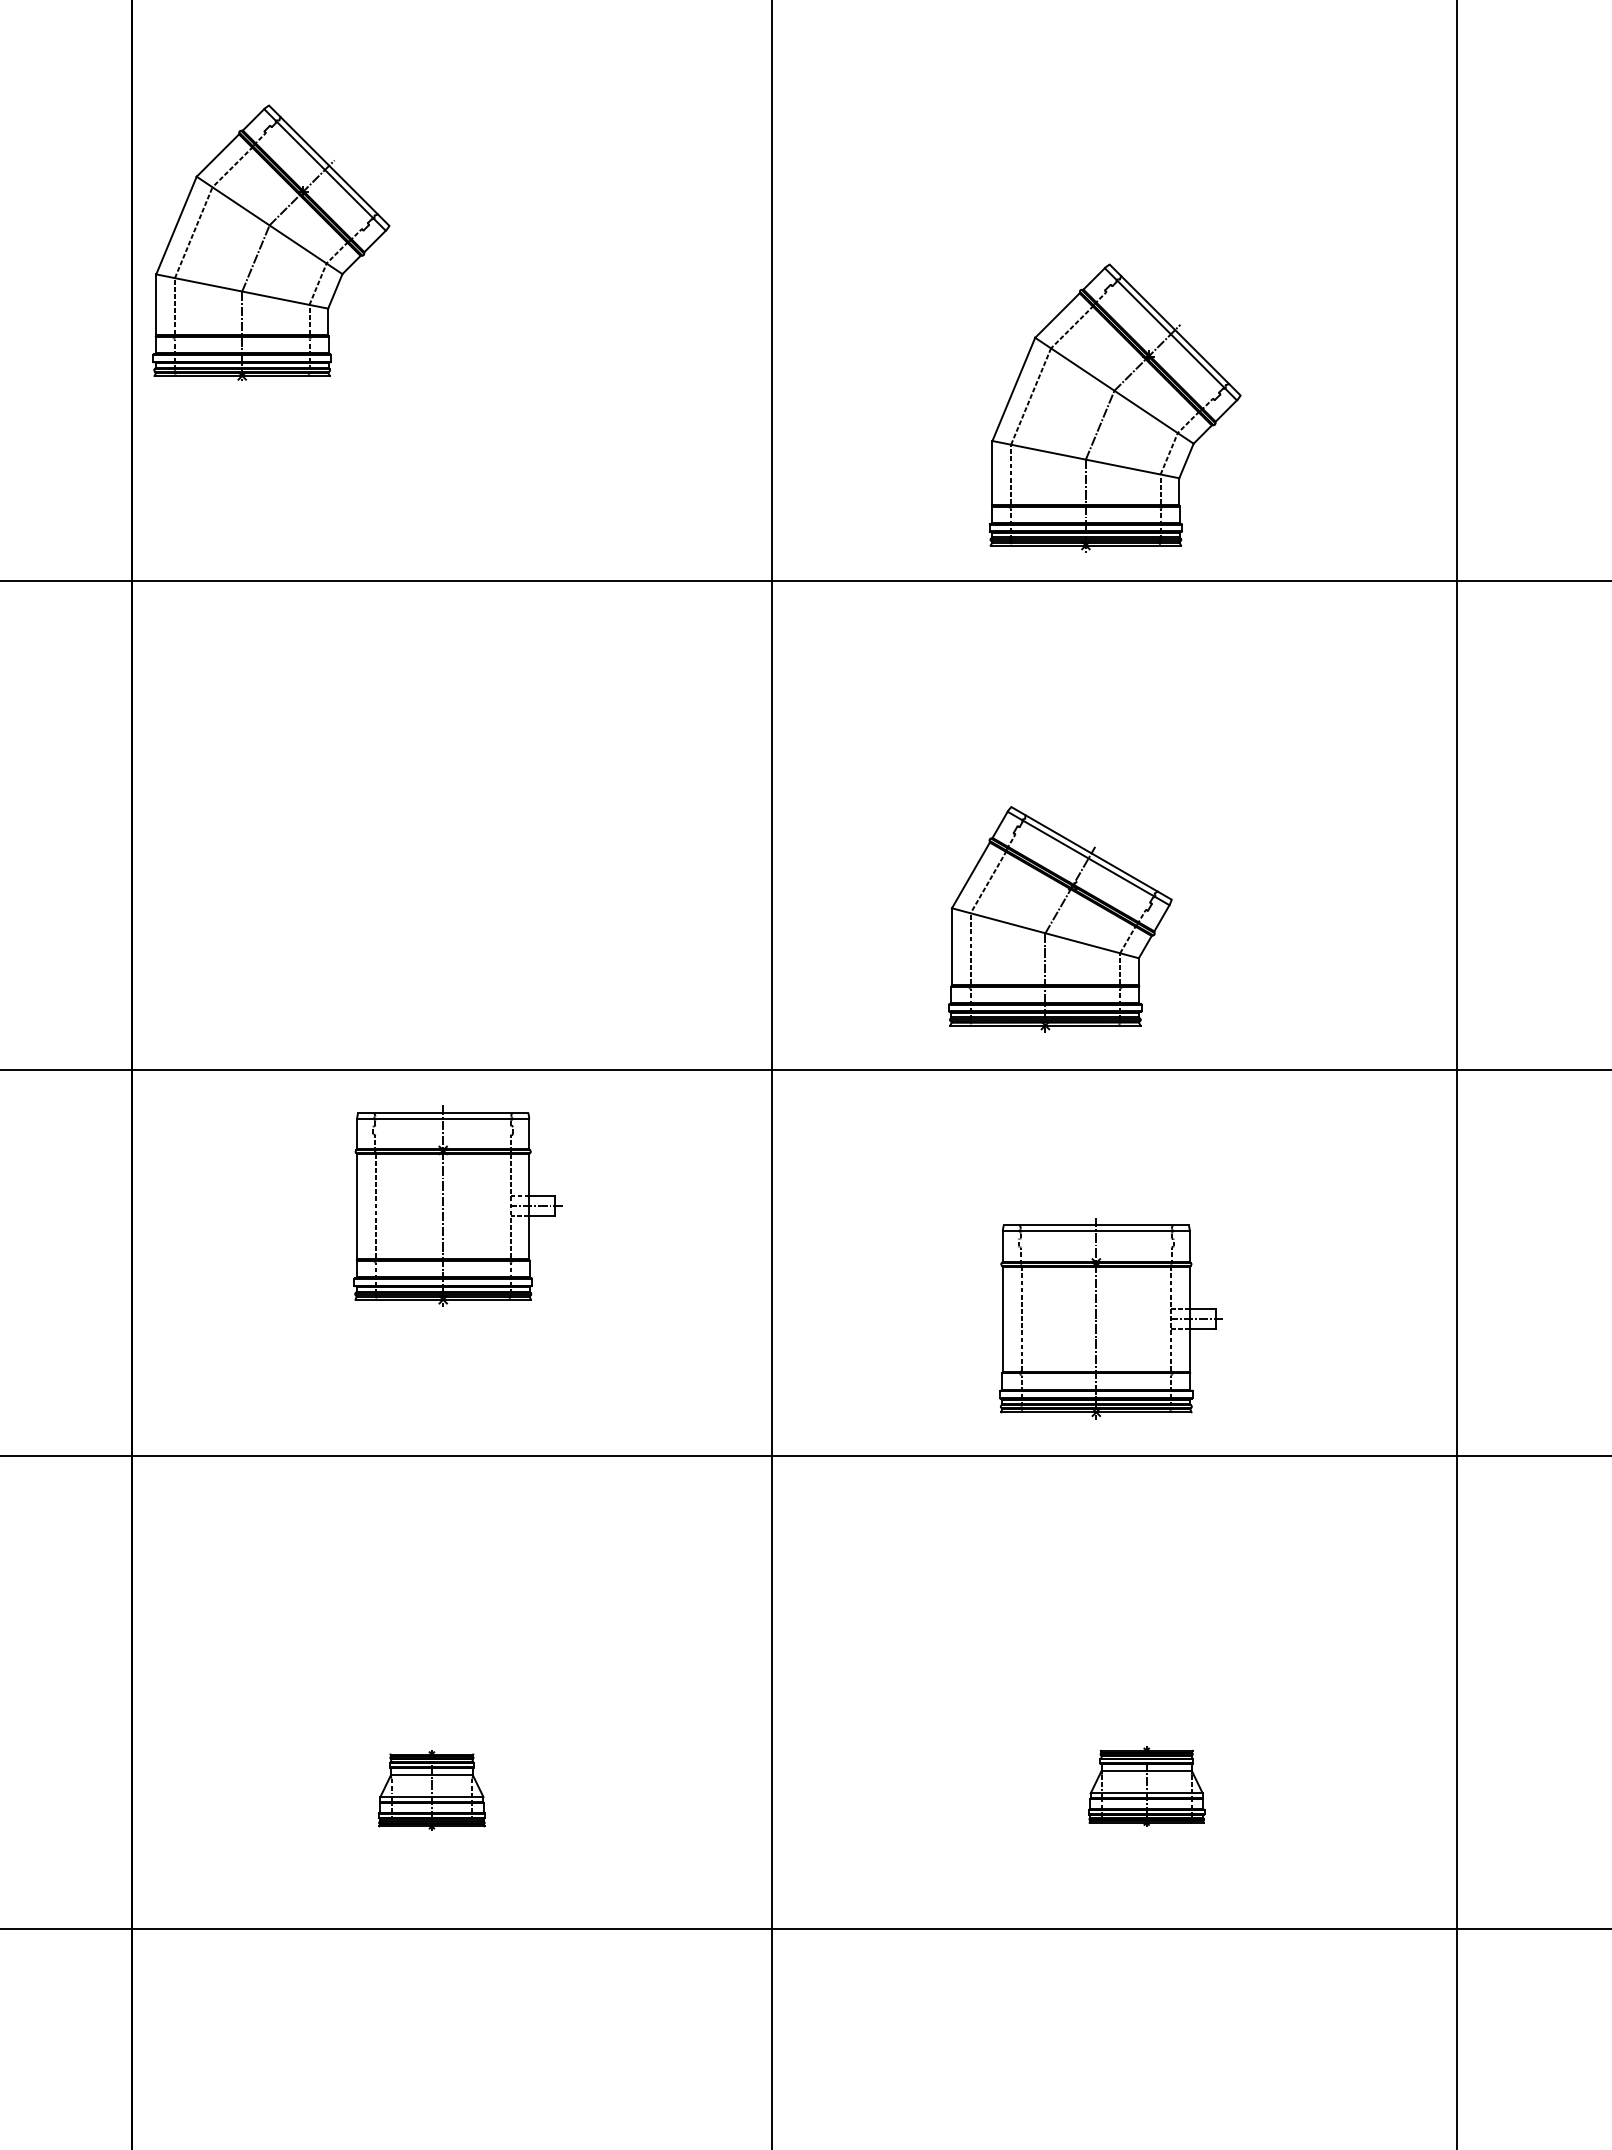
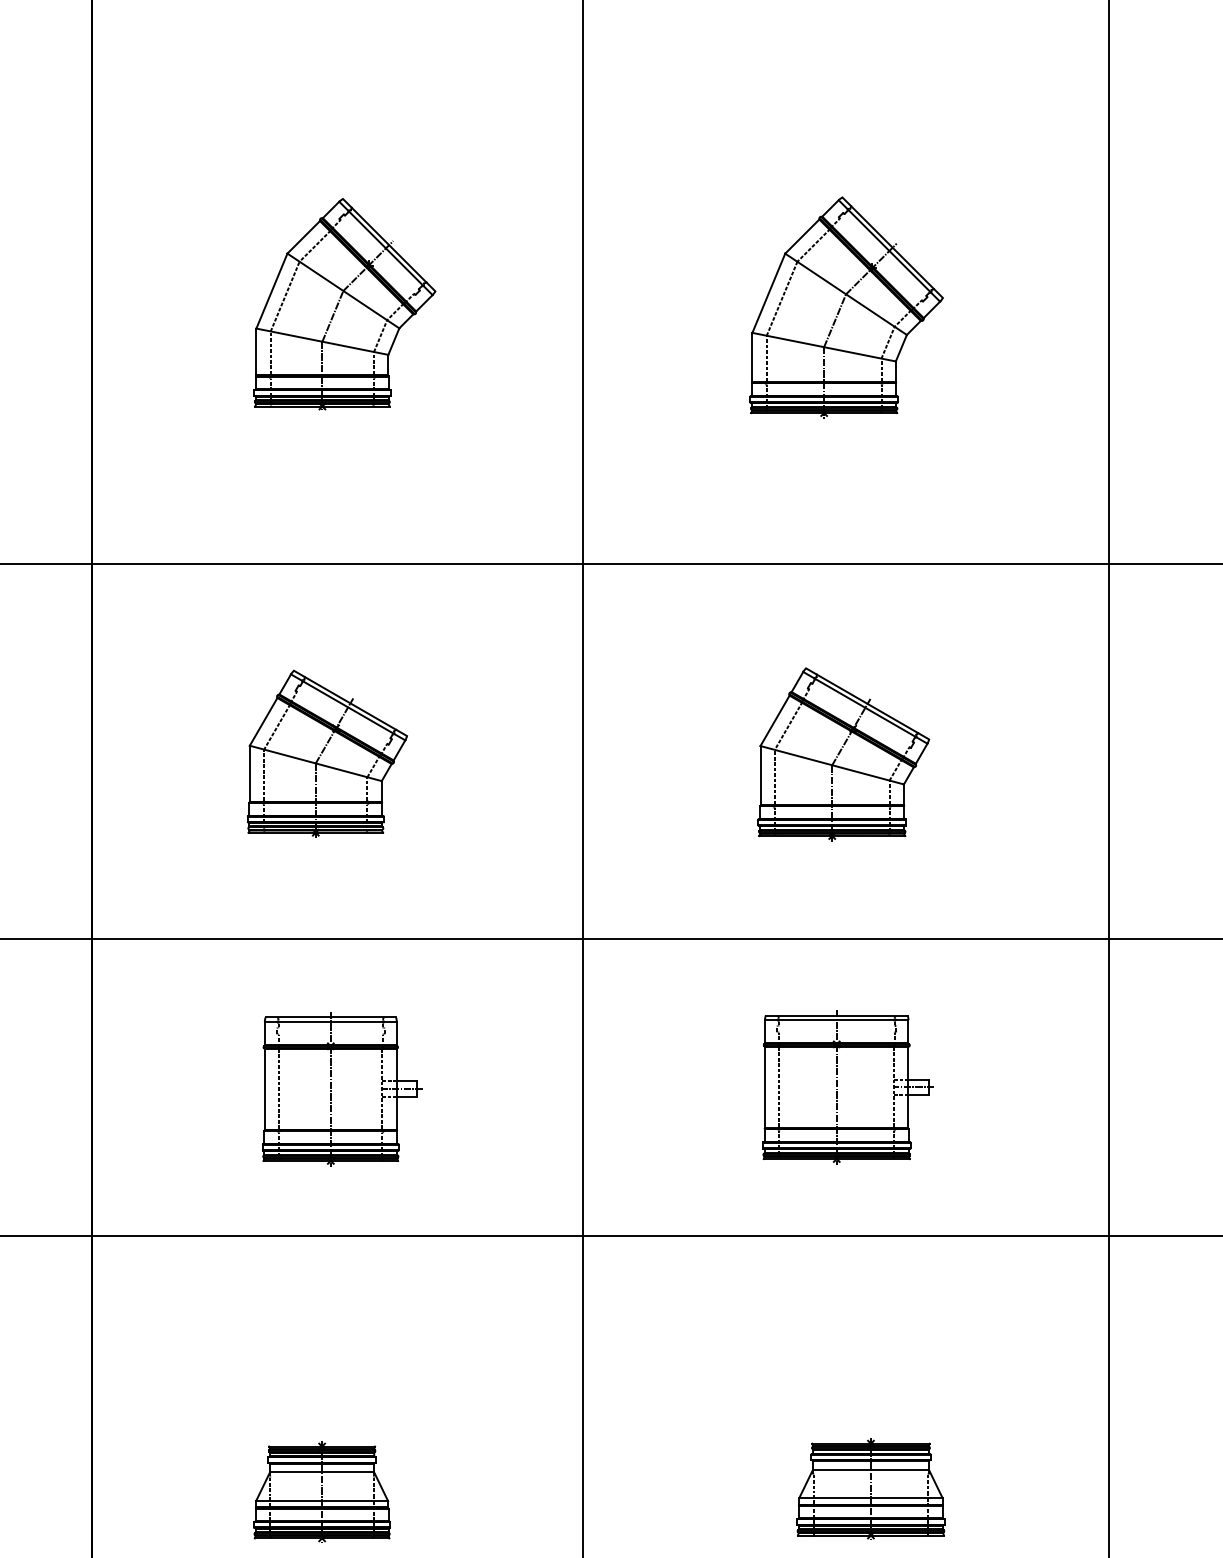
part: (271, 242) -> (344, 304), moved
part: (1114, 407) -> (846, 307), moved
part: (438, 828) -> (327, 753), added
part: (1060, 919) -> (843, 754), moved
part: (457, 1205) -> (341, 1088), moved
part: (1110, 1318) -> (847, 1087), moved
part: (1146, 1786) -> (870, 1489), size x1.67
part: (431, 1789) -> (321, 1491), size x1.67

